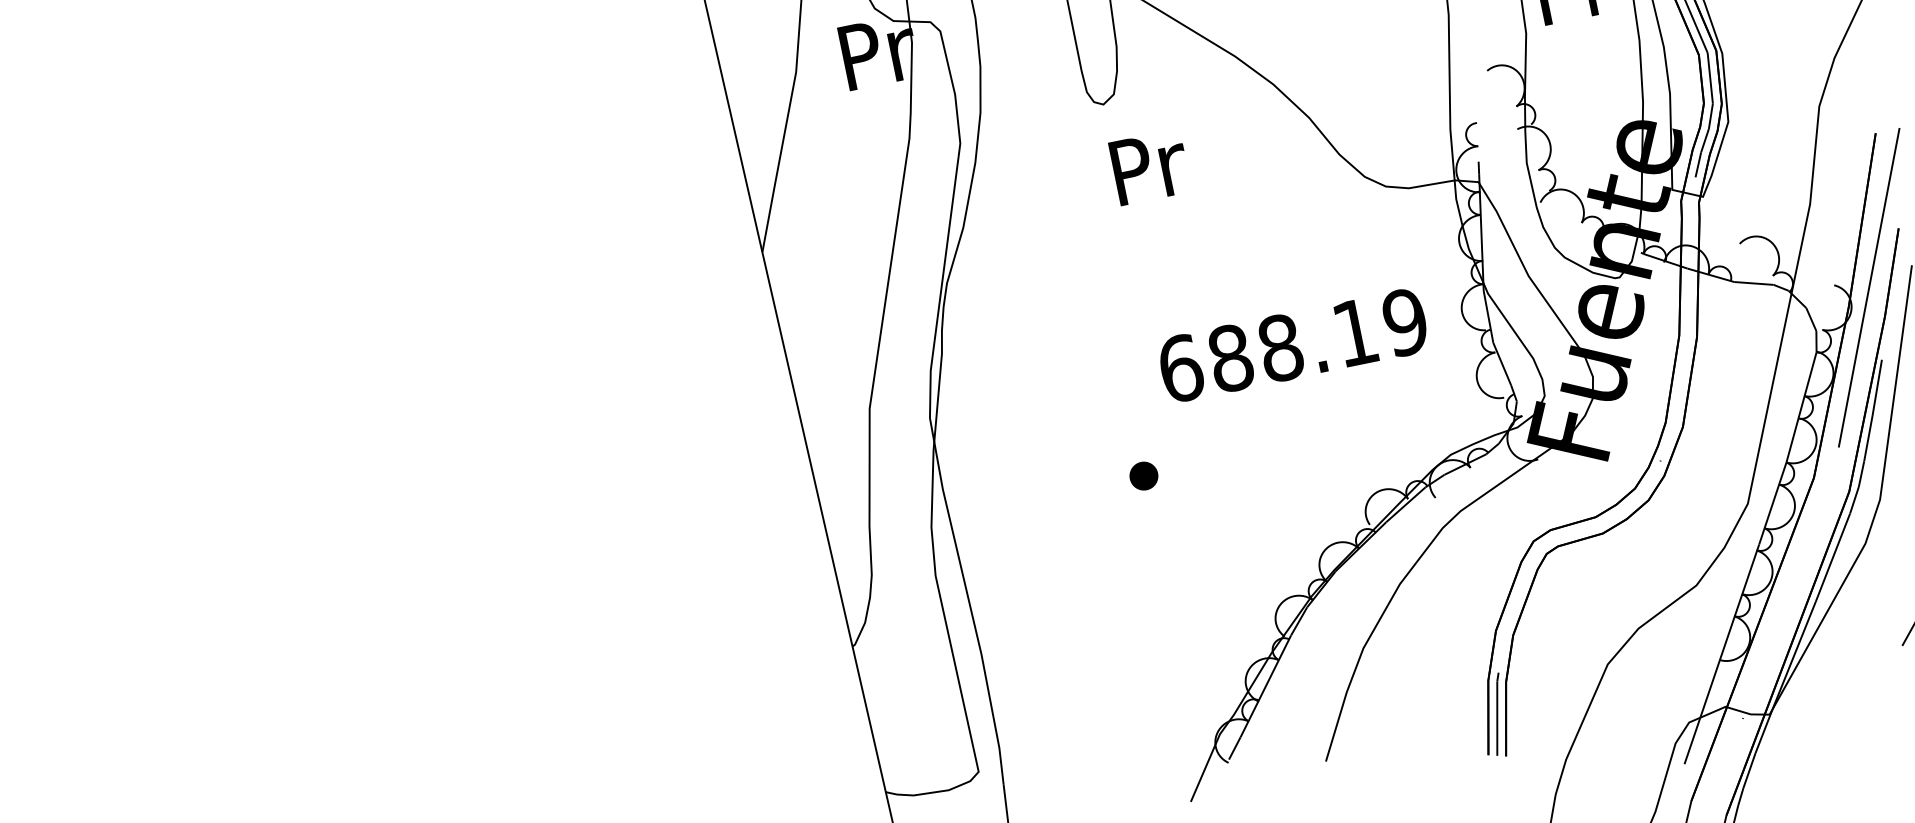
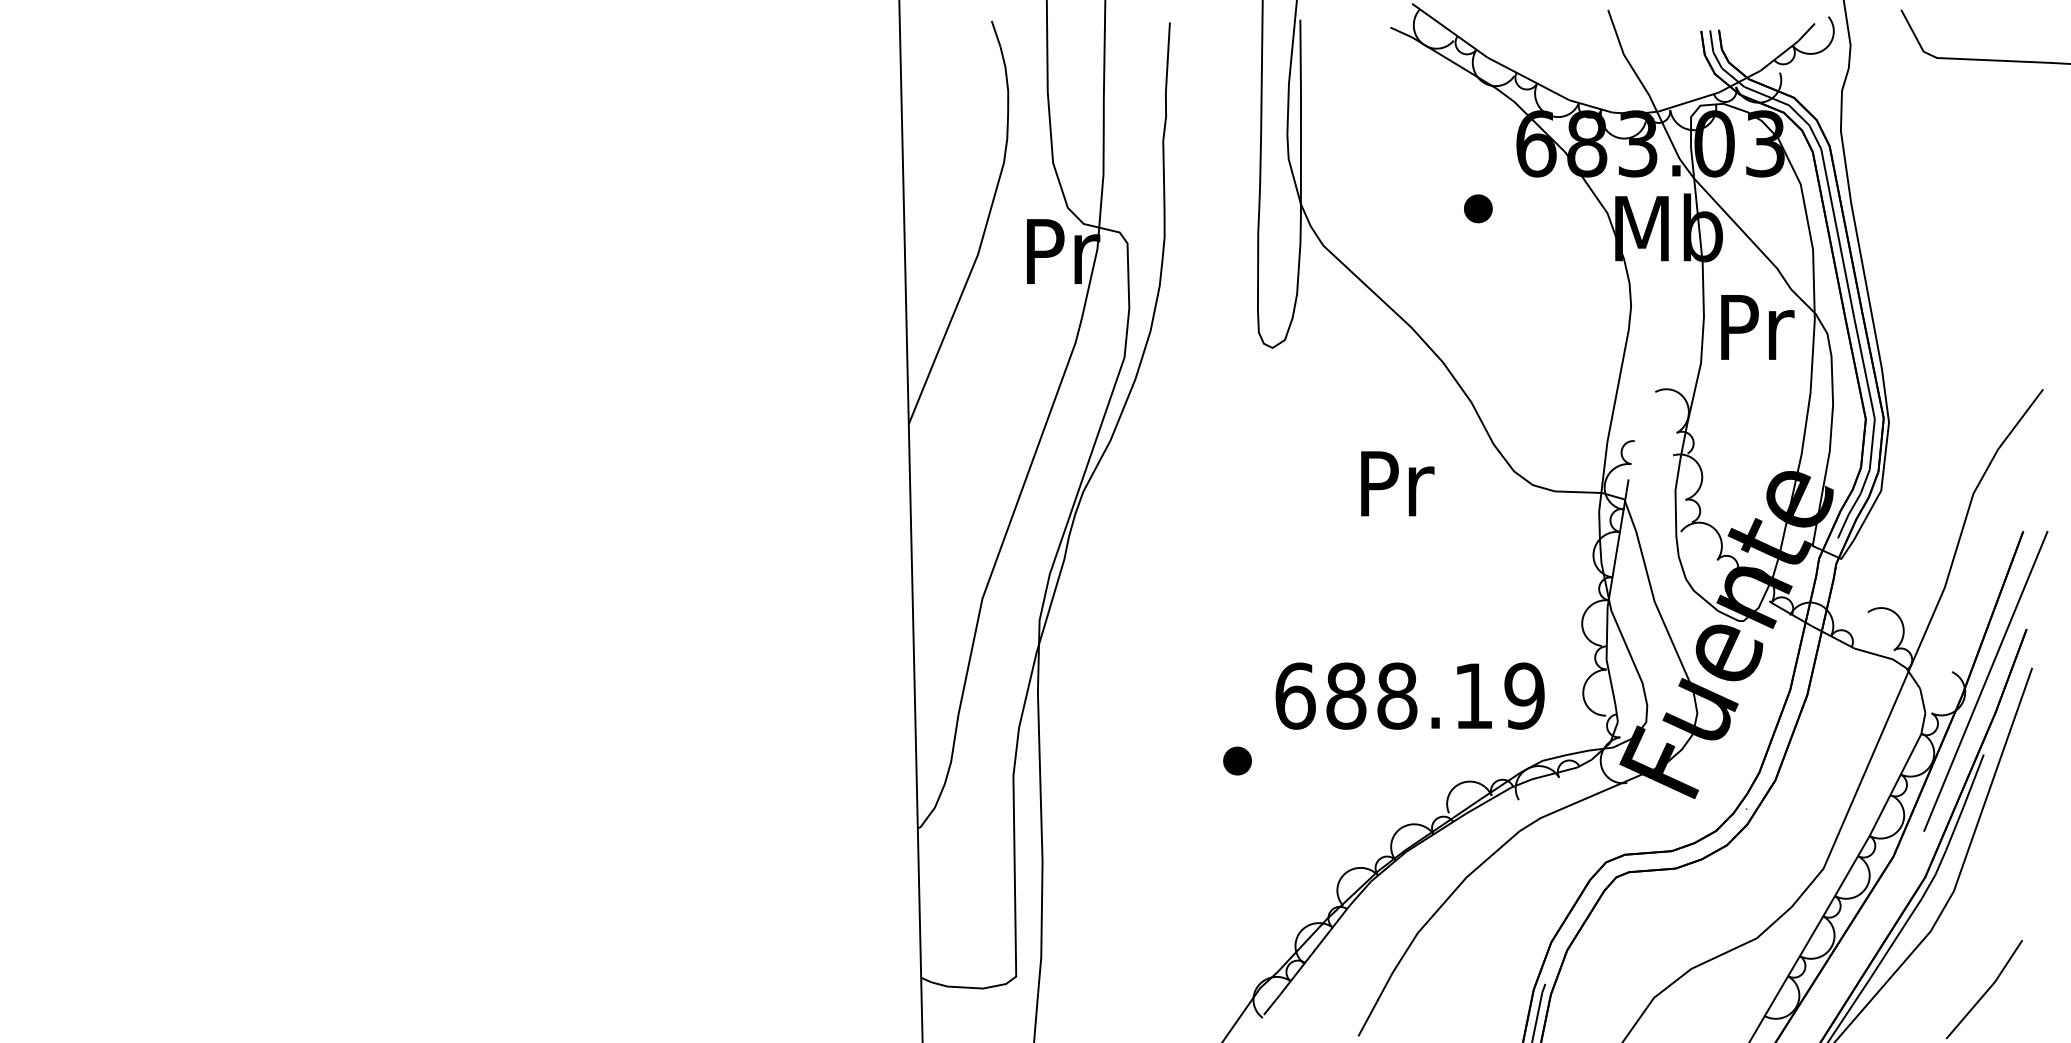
text: (1149, 167) -> (1397, 483), moved
text: (1292, 344) -> (1409, 695), moved
part: (1143, 475) -> (1237, 760), moved

